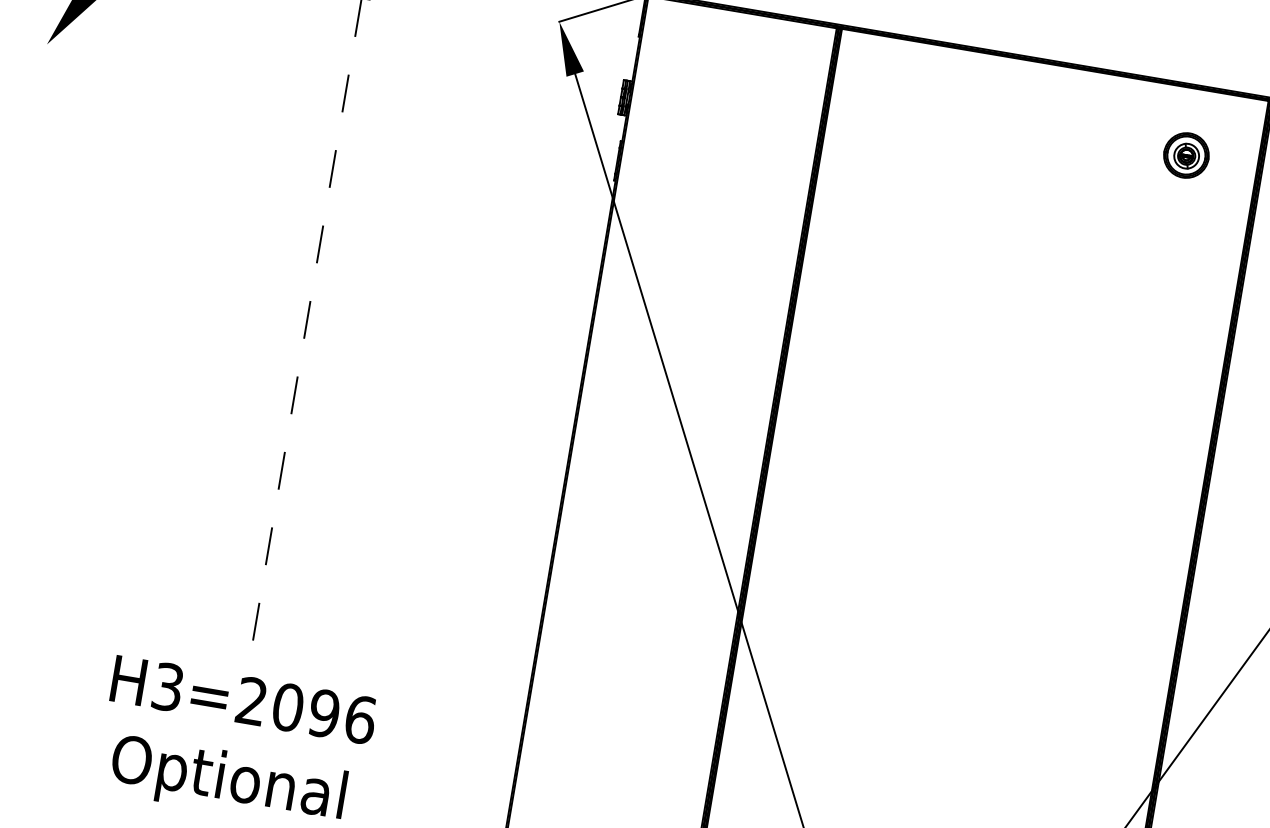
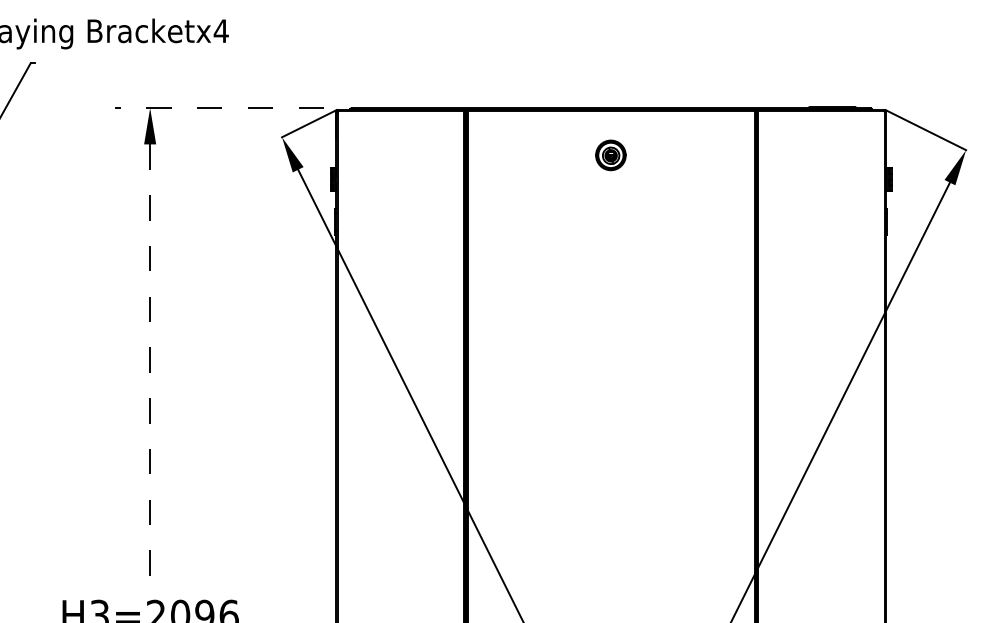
part: (1185, 155) -> (610, 155), moved

